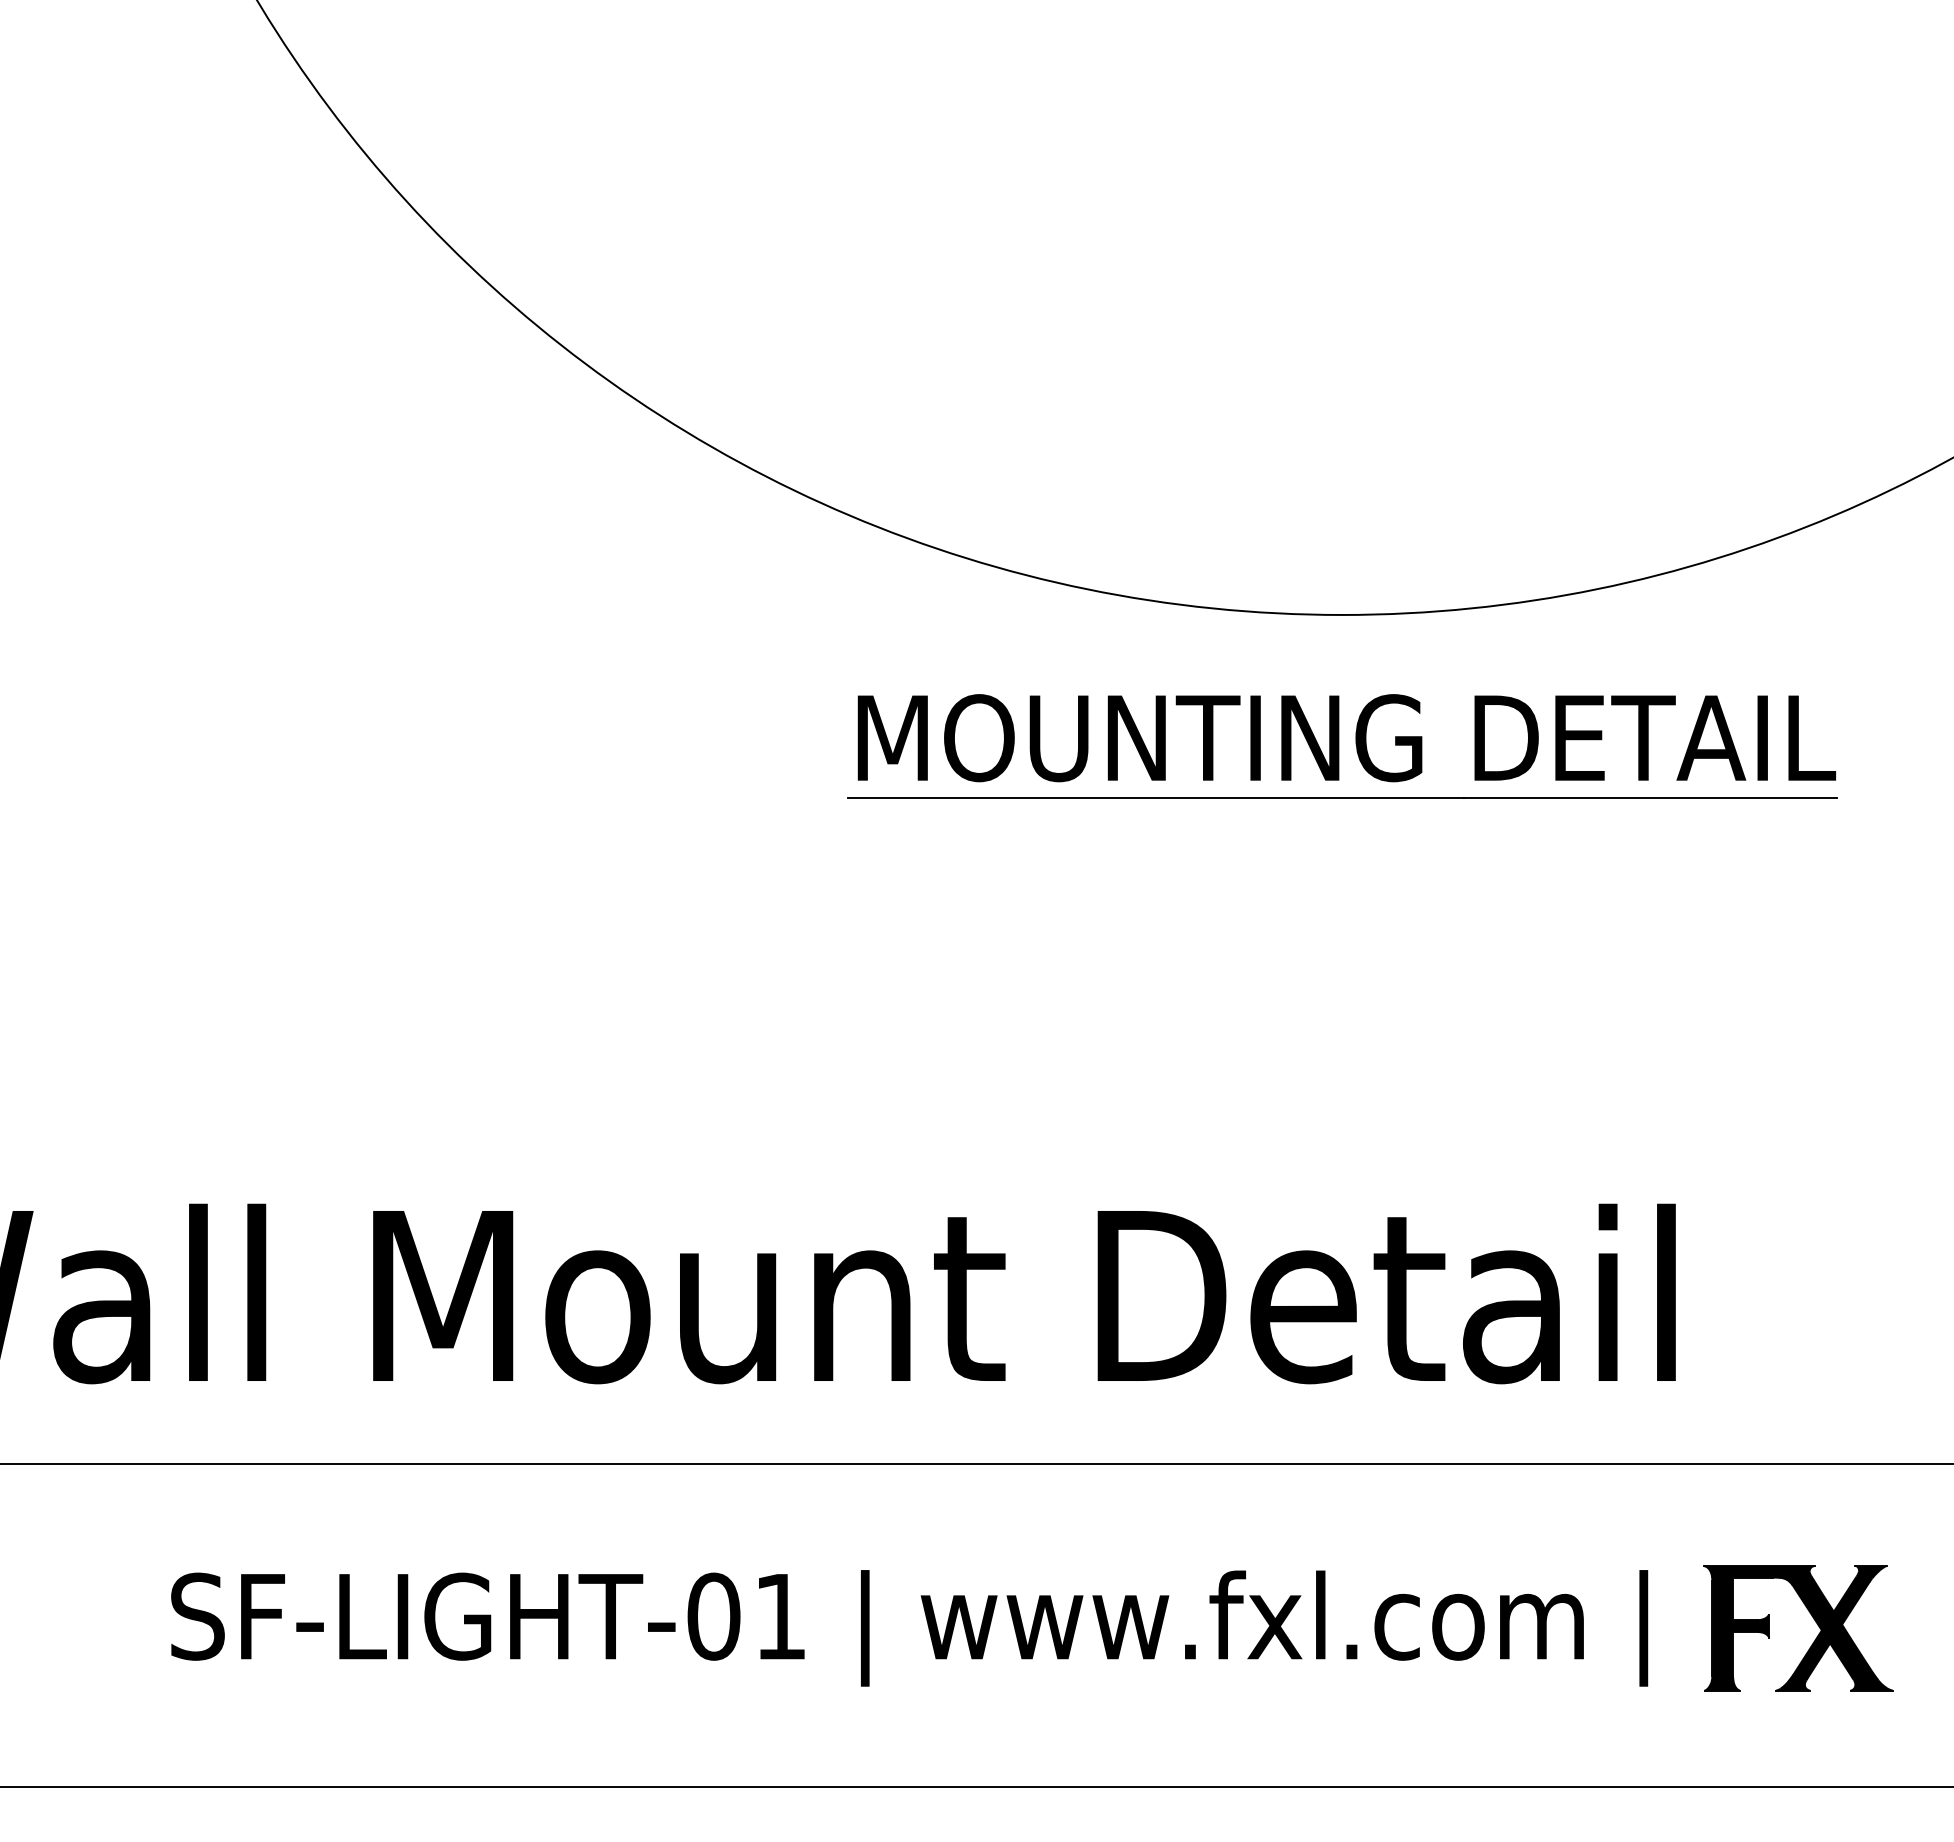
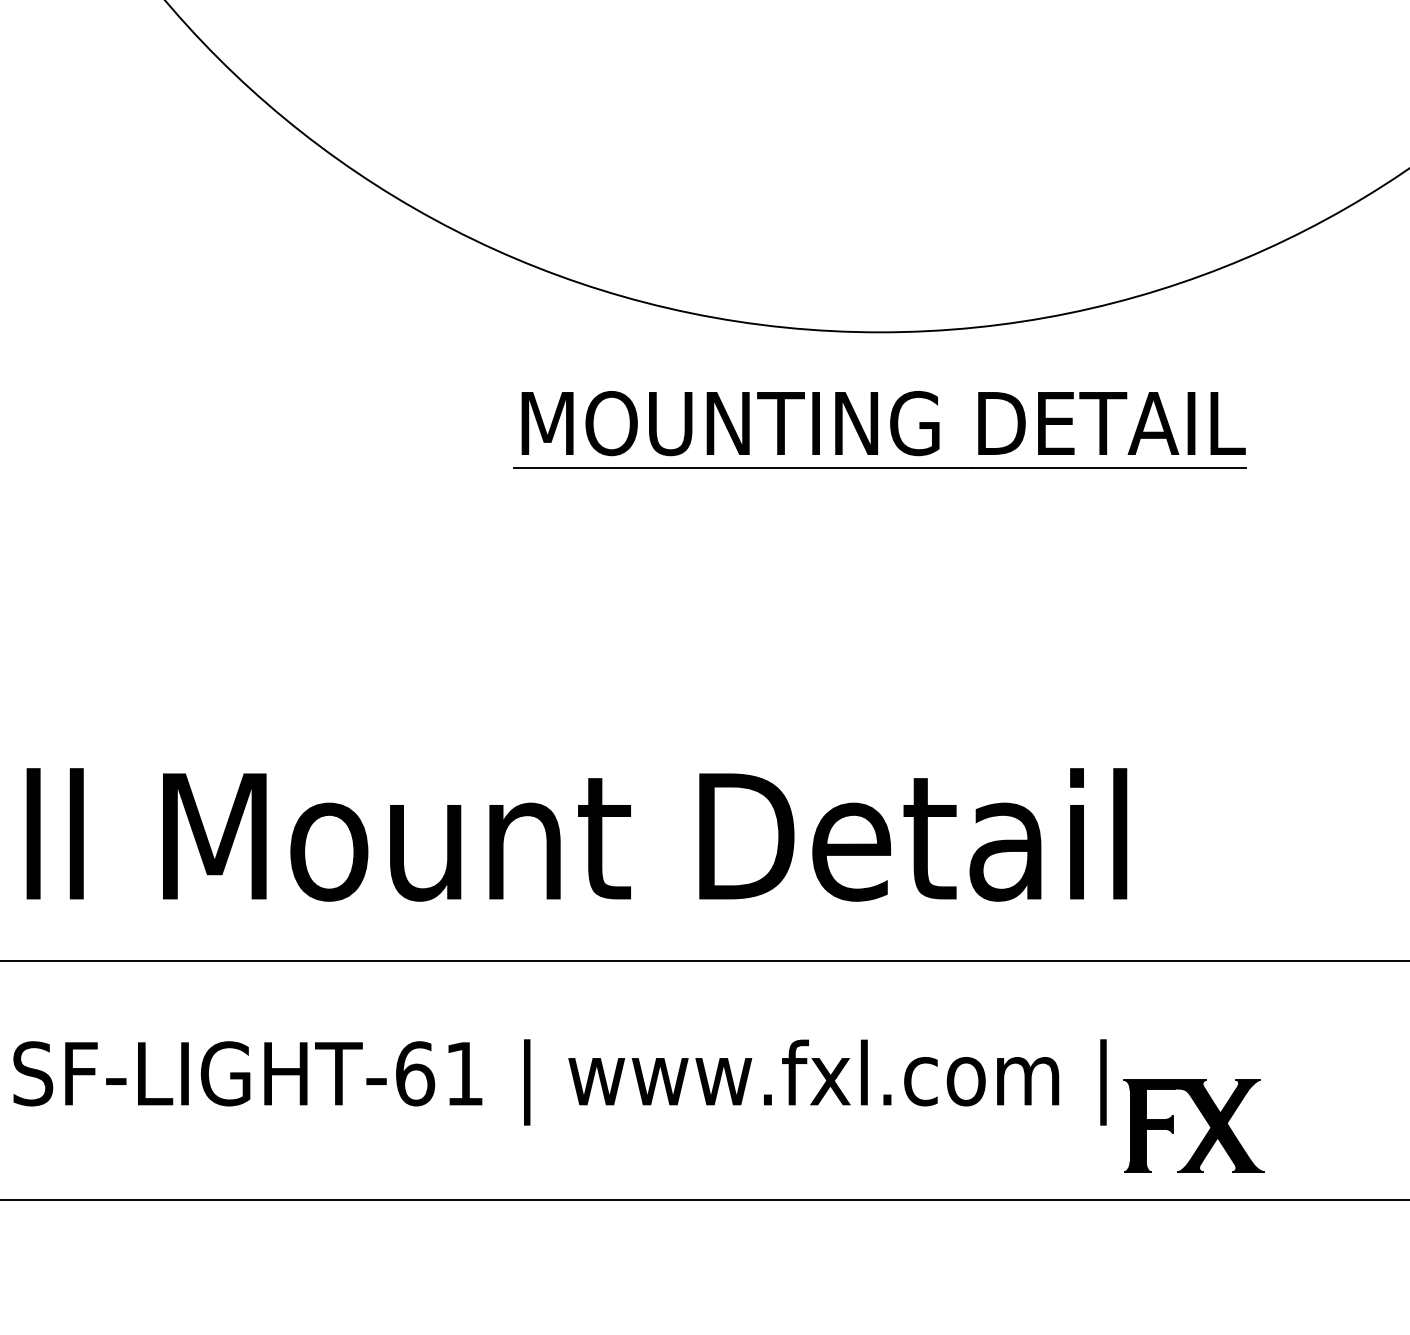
text: (713, 1616) -> (414, 1073), SF-LIGHT-01 -> SF-LIGHT-61
part: (1813, 1619) -> (1205, 1119), moved

